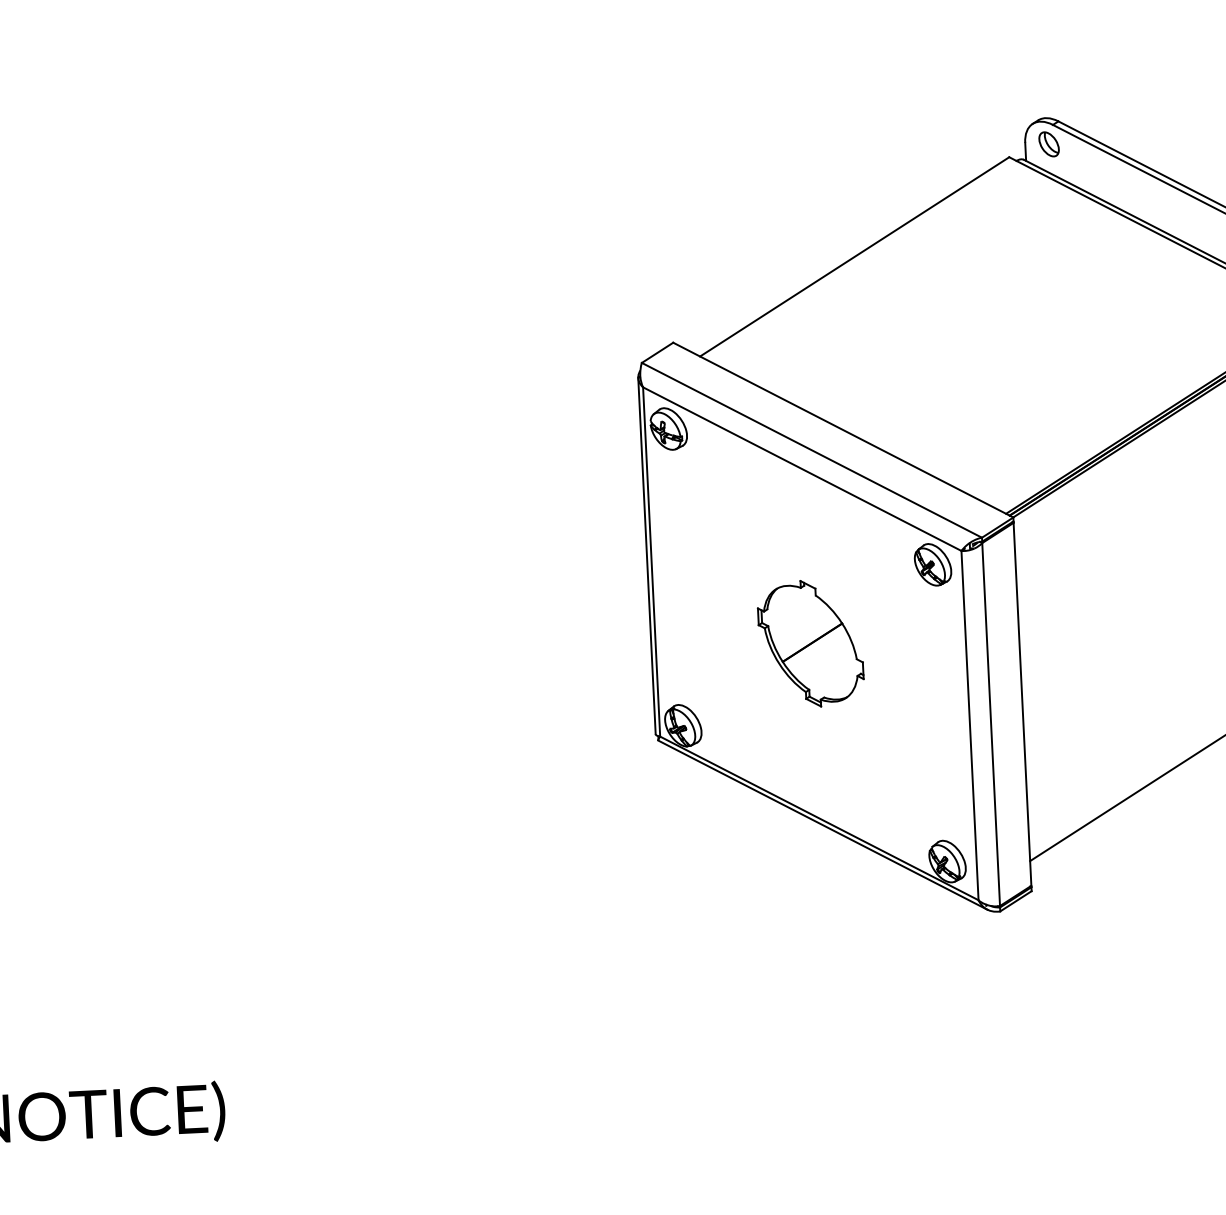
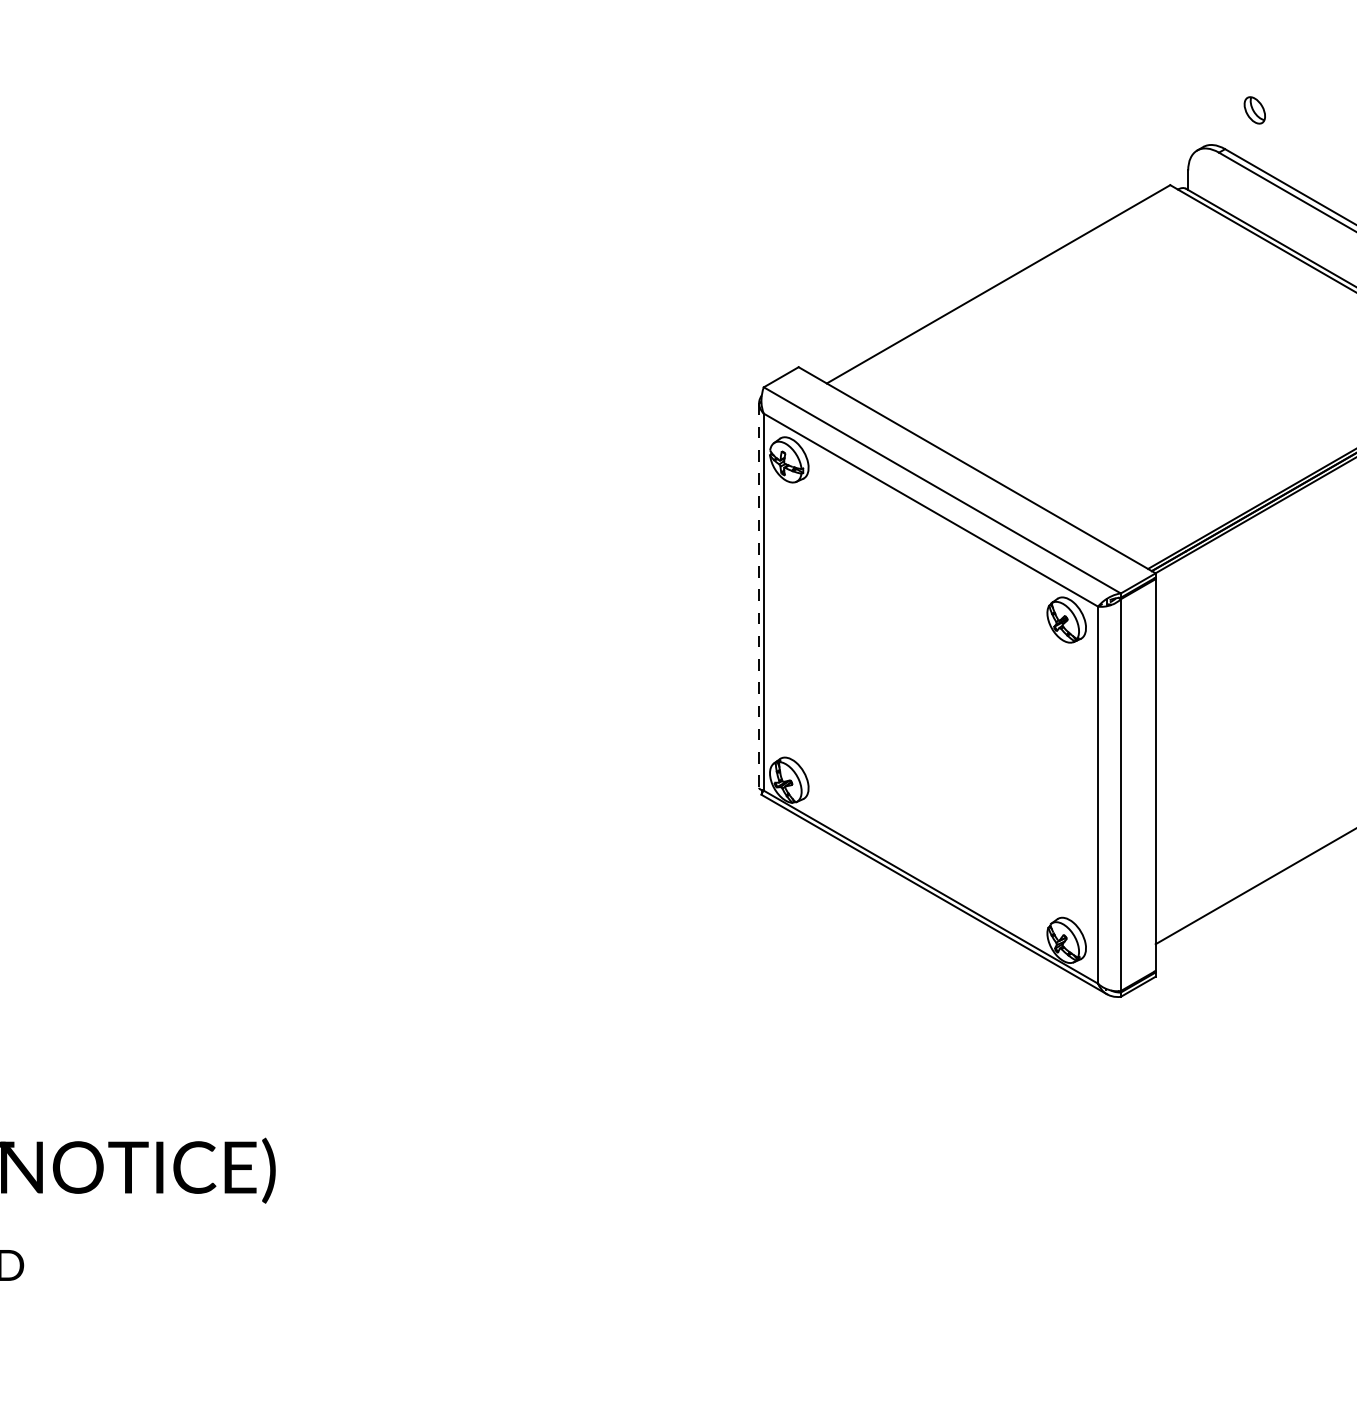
part: (1048, 144) -> (1254, 110), moved
line: (647, 556) -> (759, 596), solid -> dashed
part: (810, 643) -> (930, 698), removed

